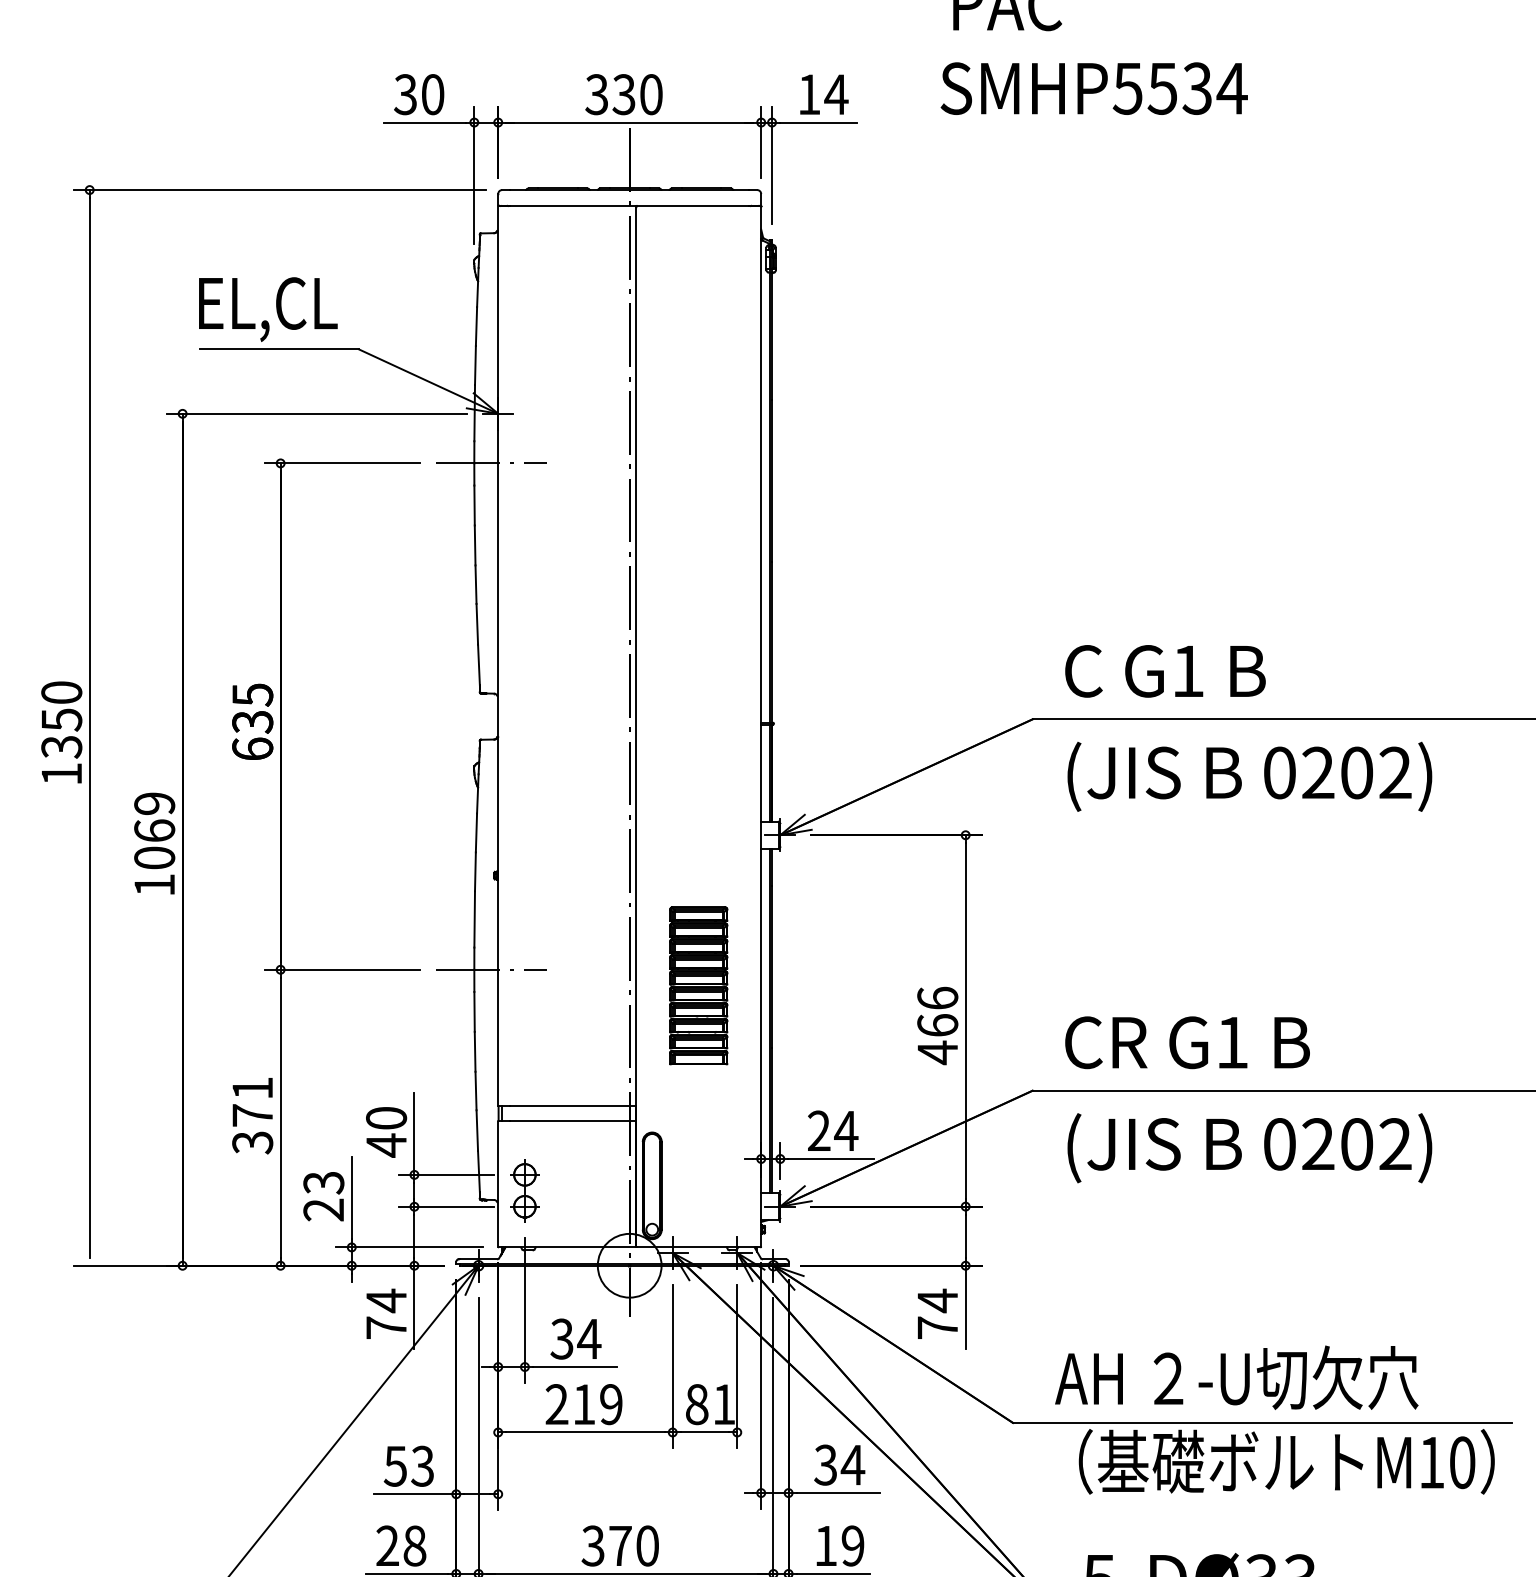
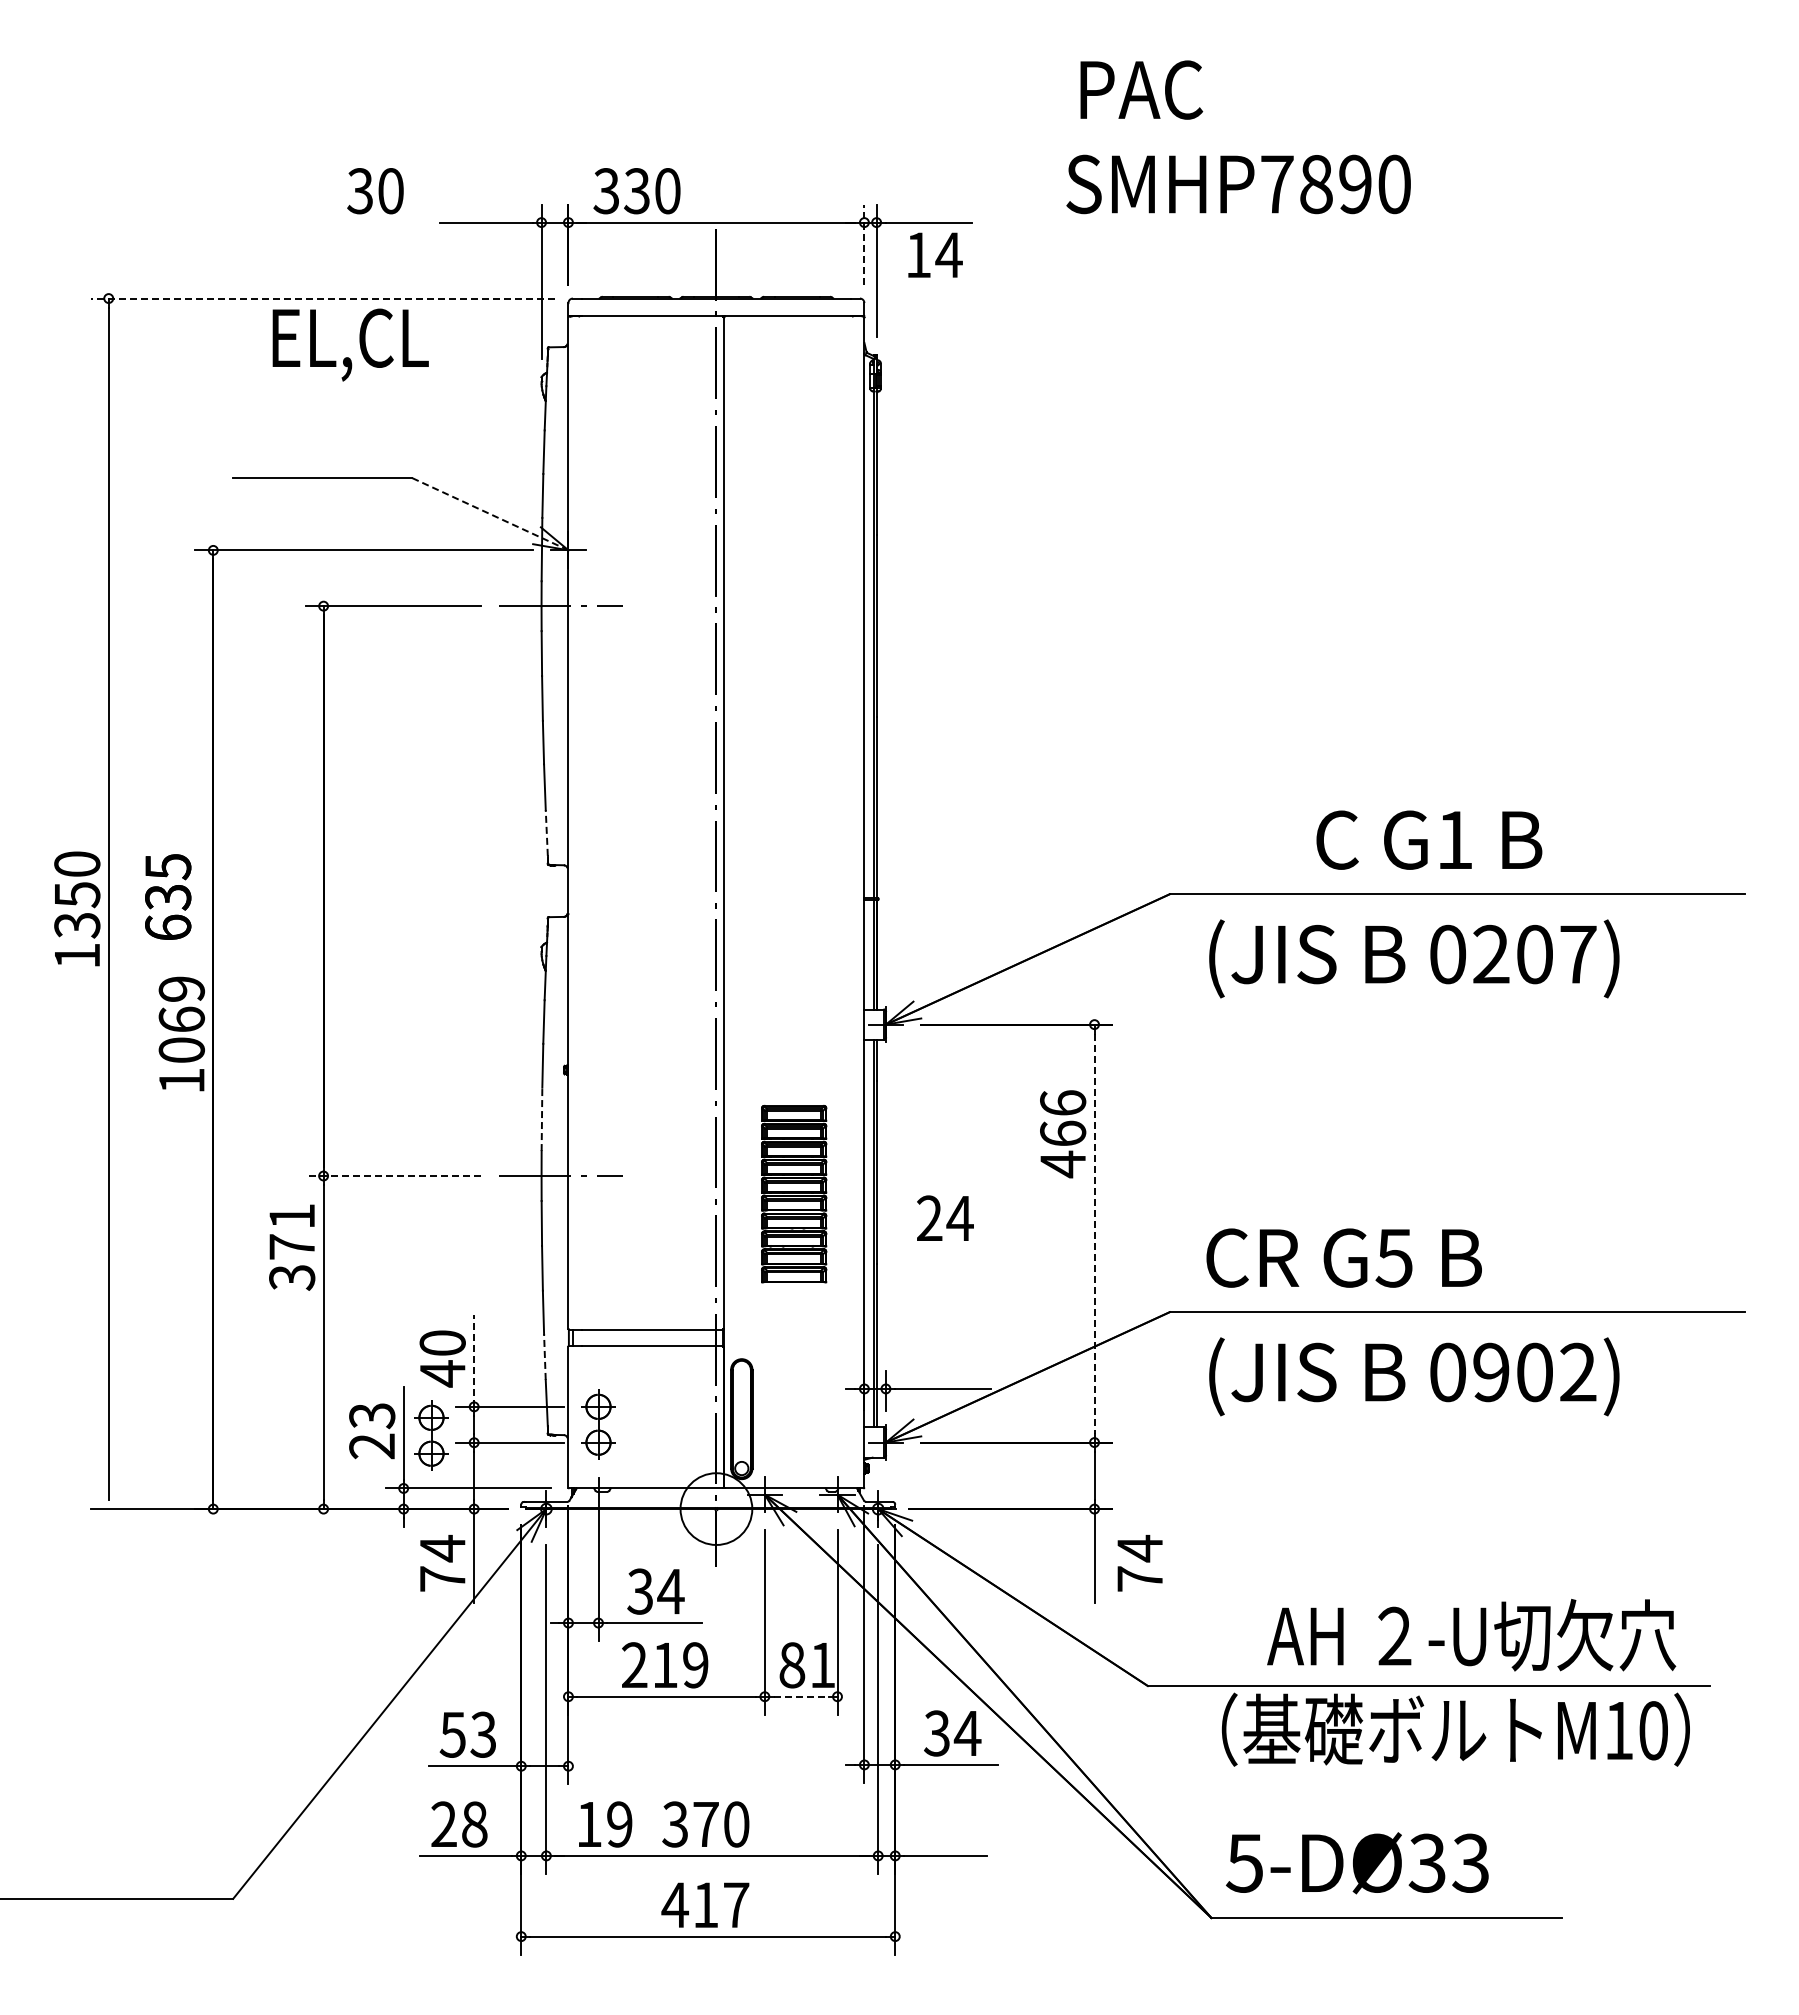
text: (1180, 88) -> (1336, 184), SMHP5534 -> SMHP7890
text: (419, 94) -> (375, 191), moved
text: (623, 94) -> (636, 191), moved
text: (824, 94) -> (935, 254), moved
line: (761, 142) -> (864, 244), solid -> dashed
line: (279, 190) -> (322, 298), solid -> dashed
text: (268, 309) -> (350, 344), moved
line: (428, 381) -> (489, 513), solid -> dashed
line: (478, 664) -> (546, 832), solid -> dashed
text: (1165, 670) -> (1429, 839), moved
text: (253, 721) -> (168, 896), moved
text: (1395, 772) -> (1578, 953), 0202) -> 0207)
line: (474, 919) -> (541, 1119), solid -> dashed
line: (342, 970) -> (393, 1176), solid -> dashed
line: (965, 1020) -> (1094, 1233), solid -> dashed
text: (938, 1026) -> (1063, 1134), moved
text: (1231, 1043) -> (1393, 1258), G1 -> G5
text: (253, 1115) -> (292, 1247), moved
text: (833, 1130) -> (945, 1217), moved
line: (476, 1131) -> (544, 1357), solid -> dashed
line: (414, 1133) -> (474, 1360), solid -> dashed
text: (1318, 1144) -> (1491, 1372), 0202) -> 0902)
part: (376, 1200) -> (431, 1435), added
text: (937, 1314) -> (1139, 1563), moved
text: (1236, 1378) -> (1471, 1635), moved
line: (705, 1432) -> (801, 1696), solid -> dashed
text: (840, 1546) -> (605, 1824), moved

